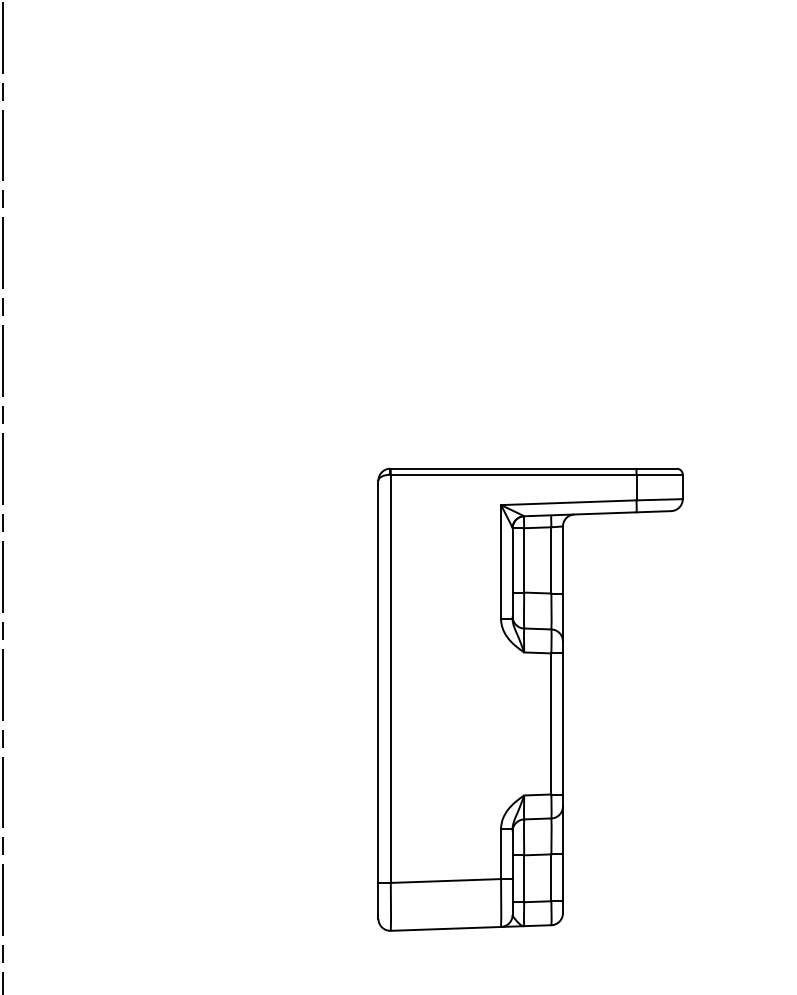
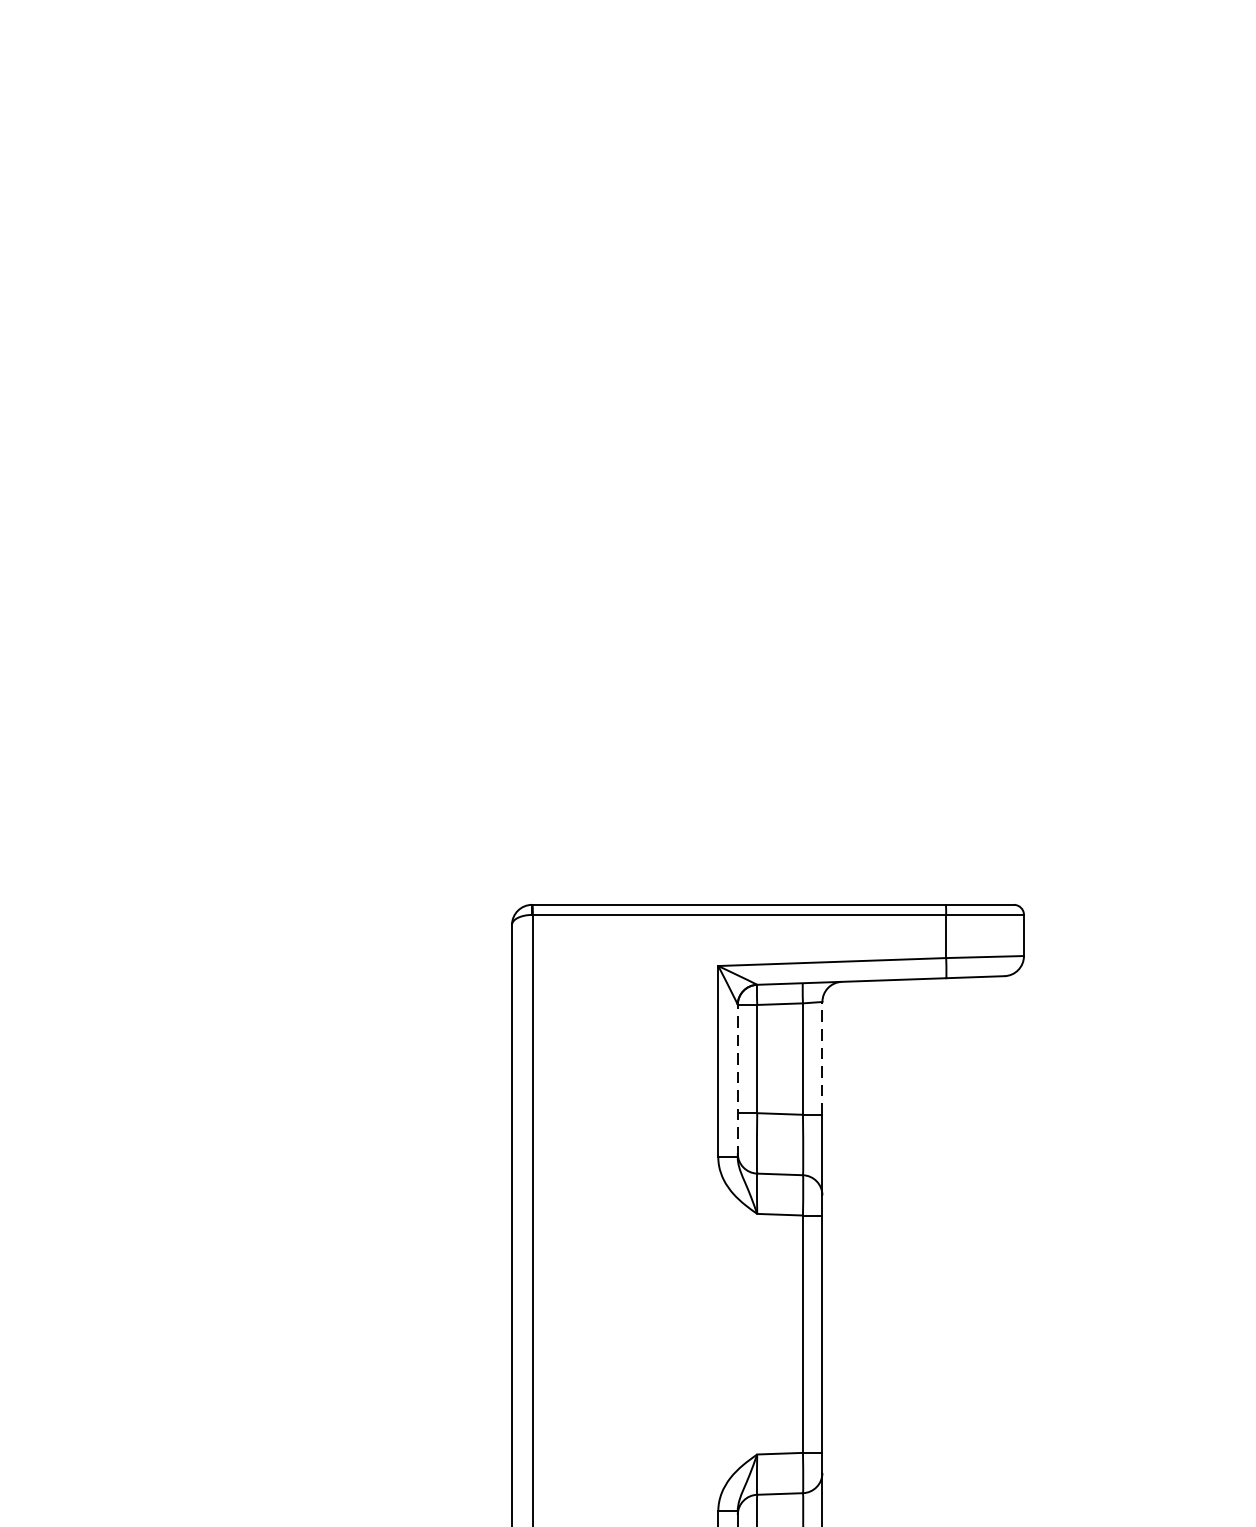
line: (562, 560) -> (821, 1059), solid -> dashed
line: (512, 573) -> (737, 1081), solid -> dashed

